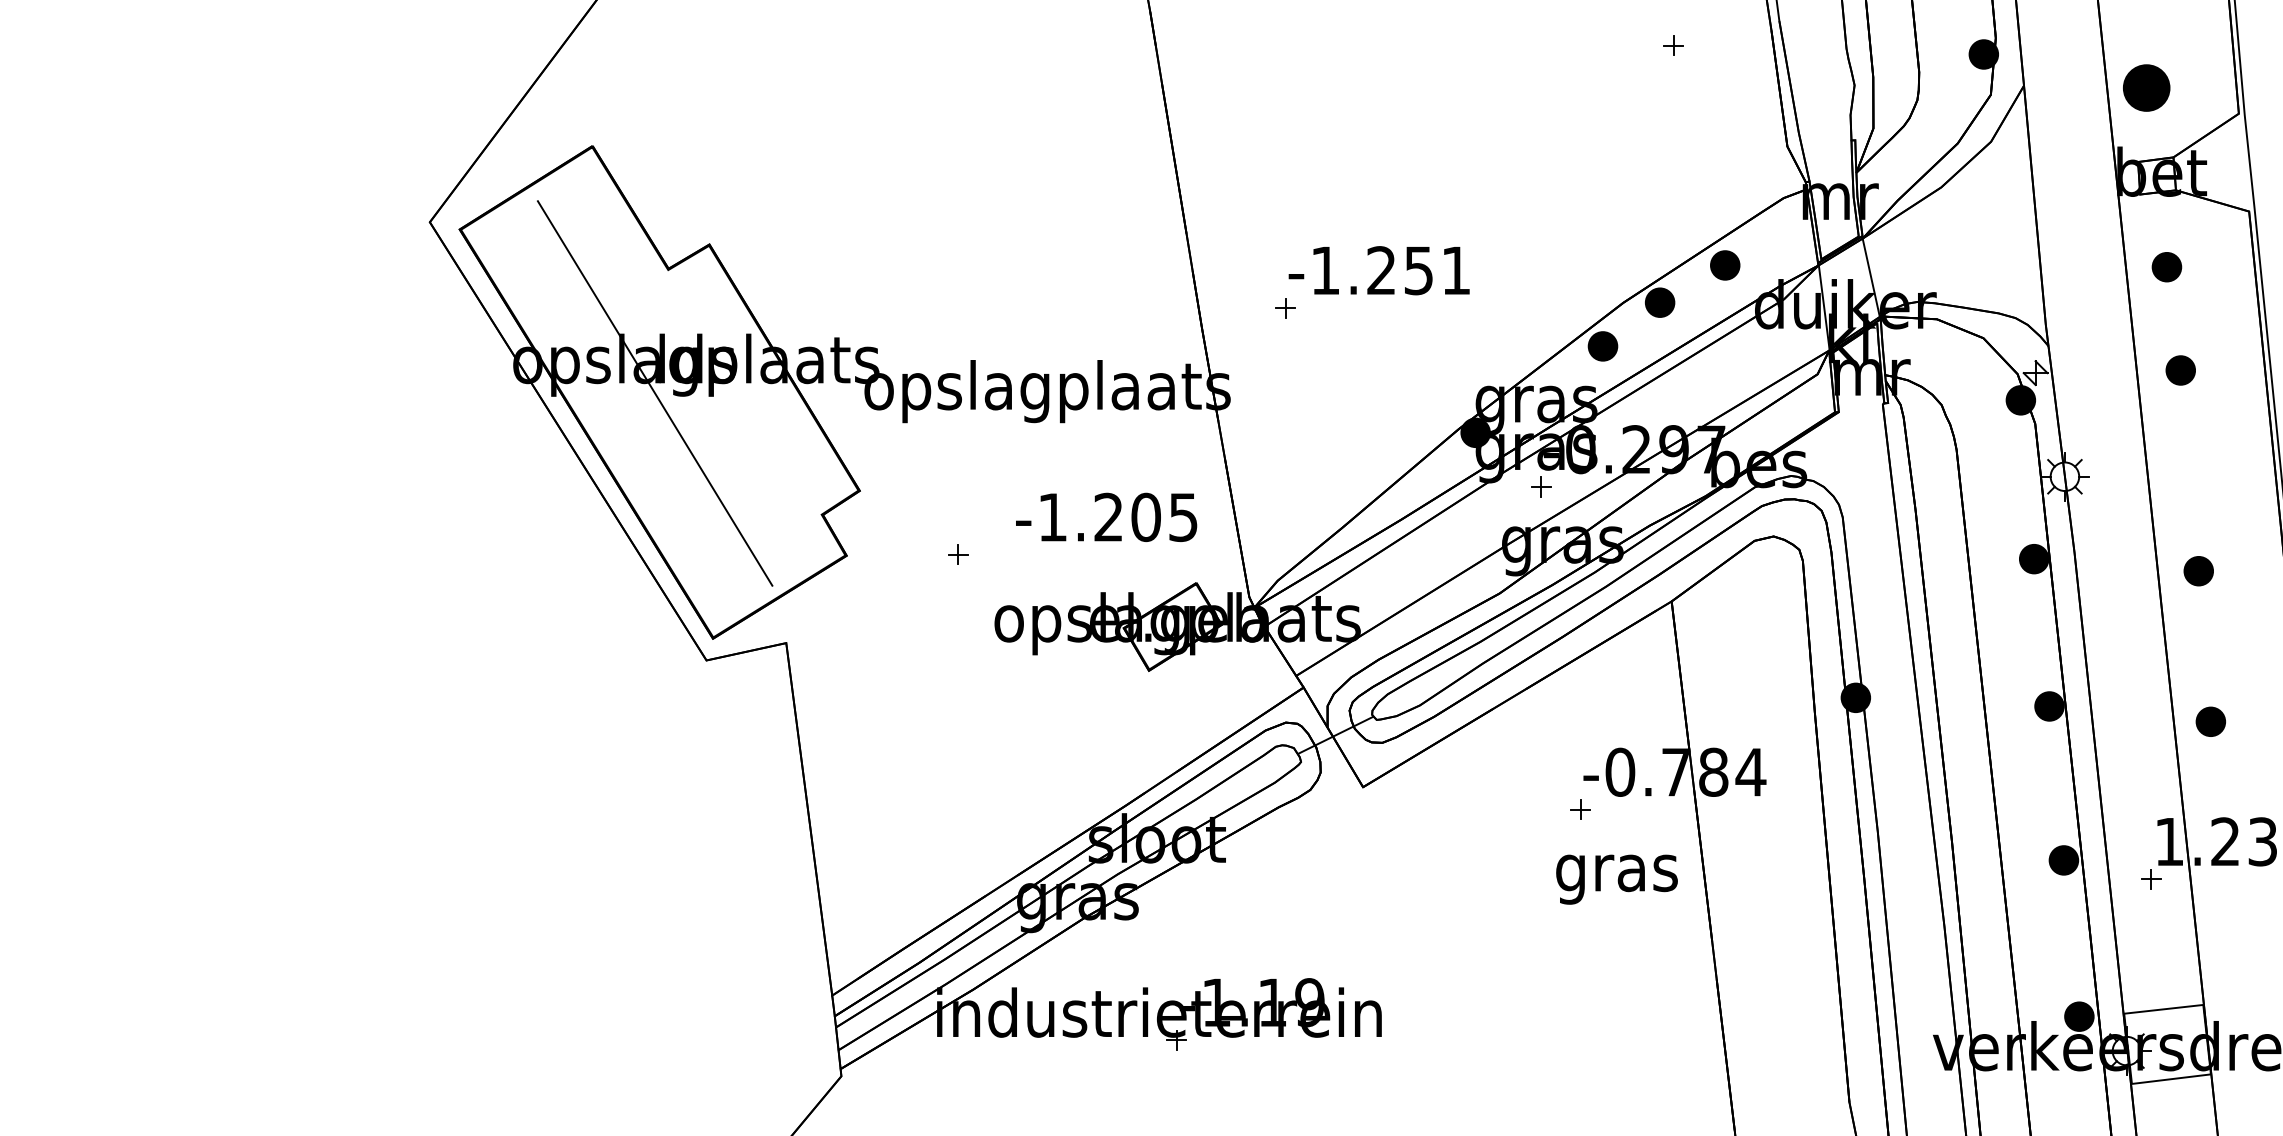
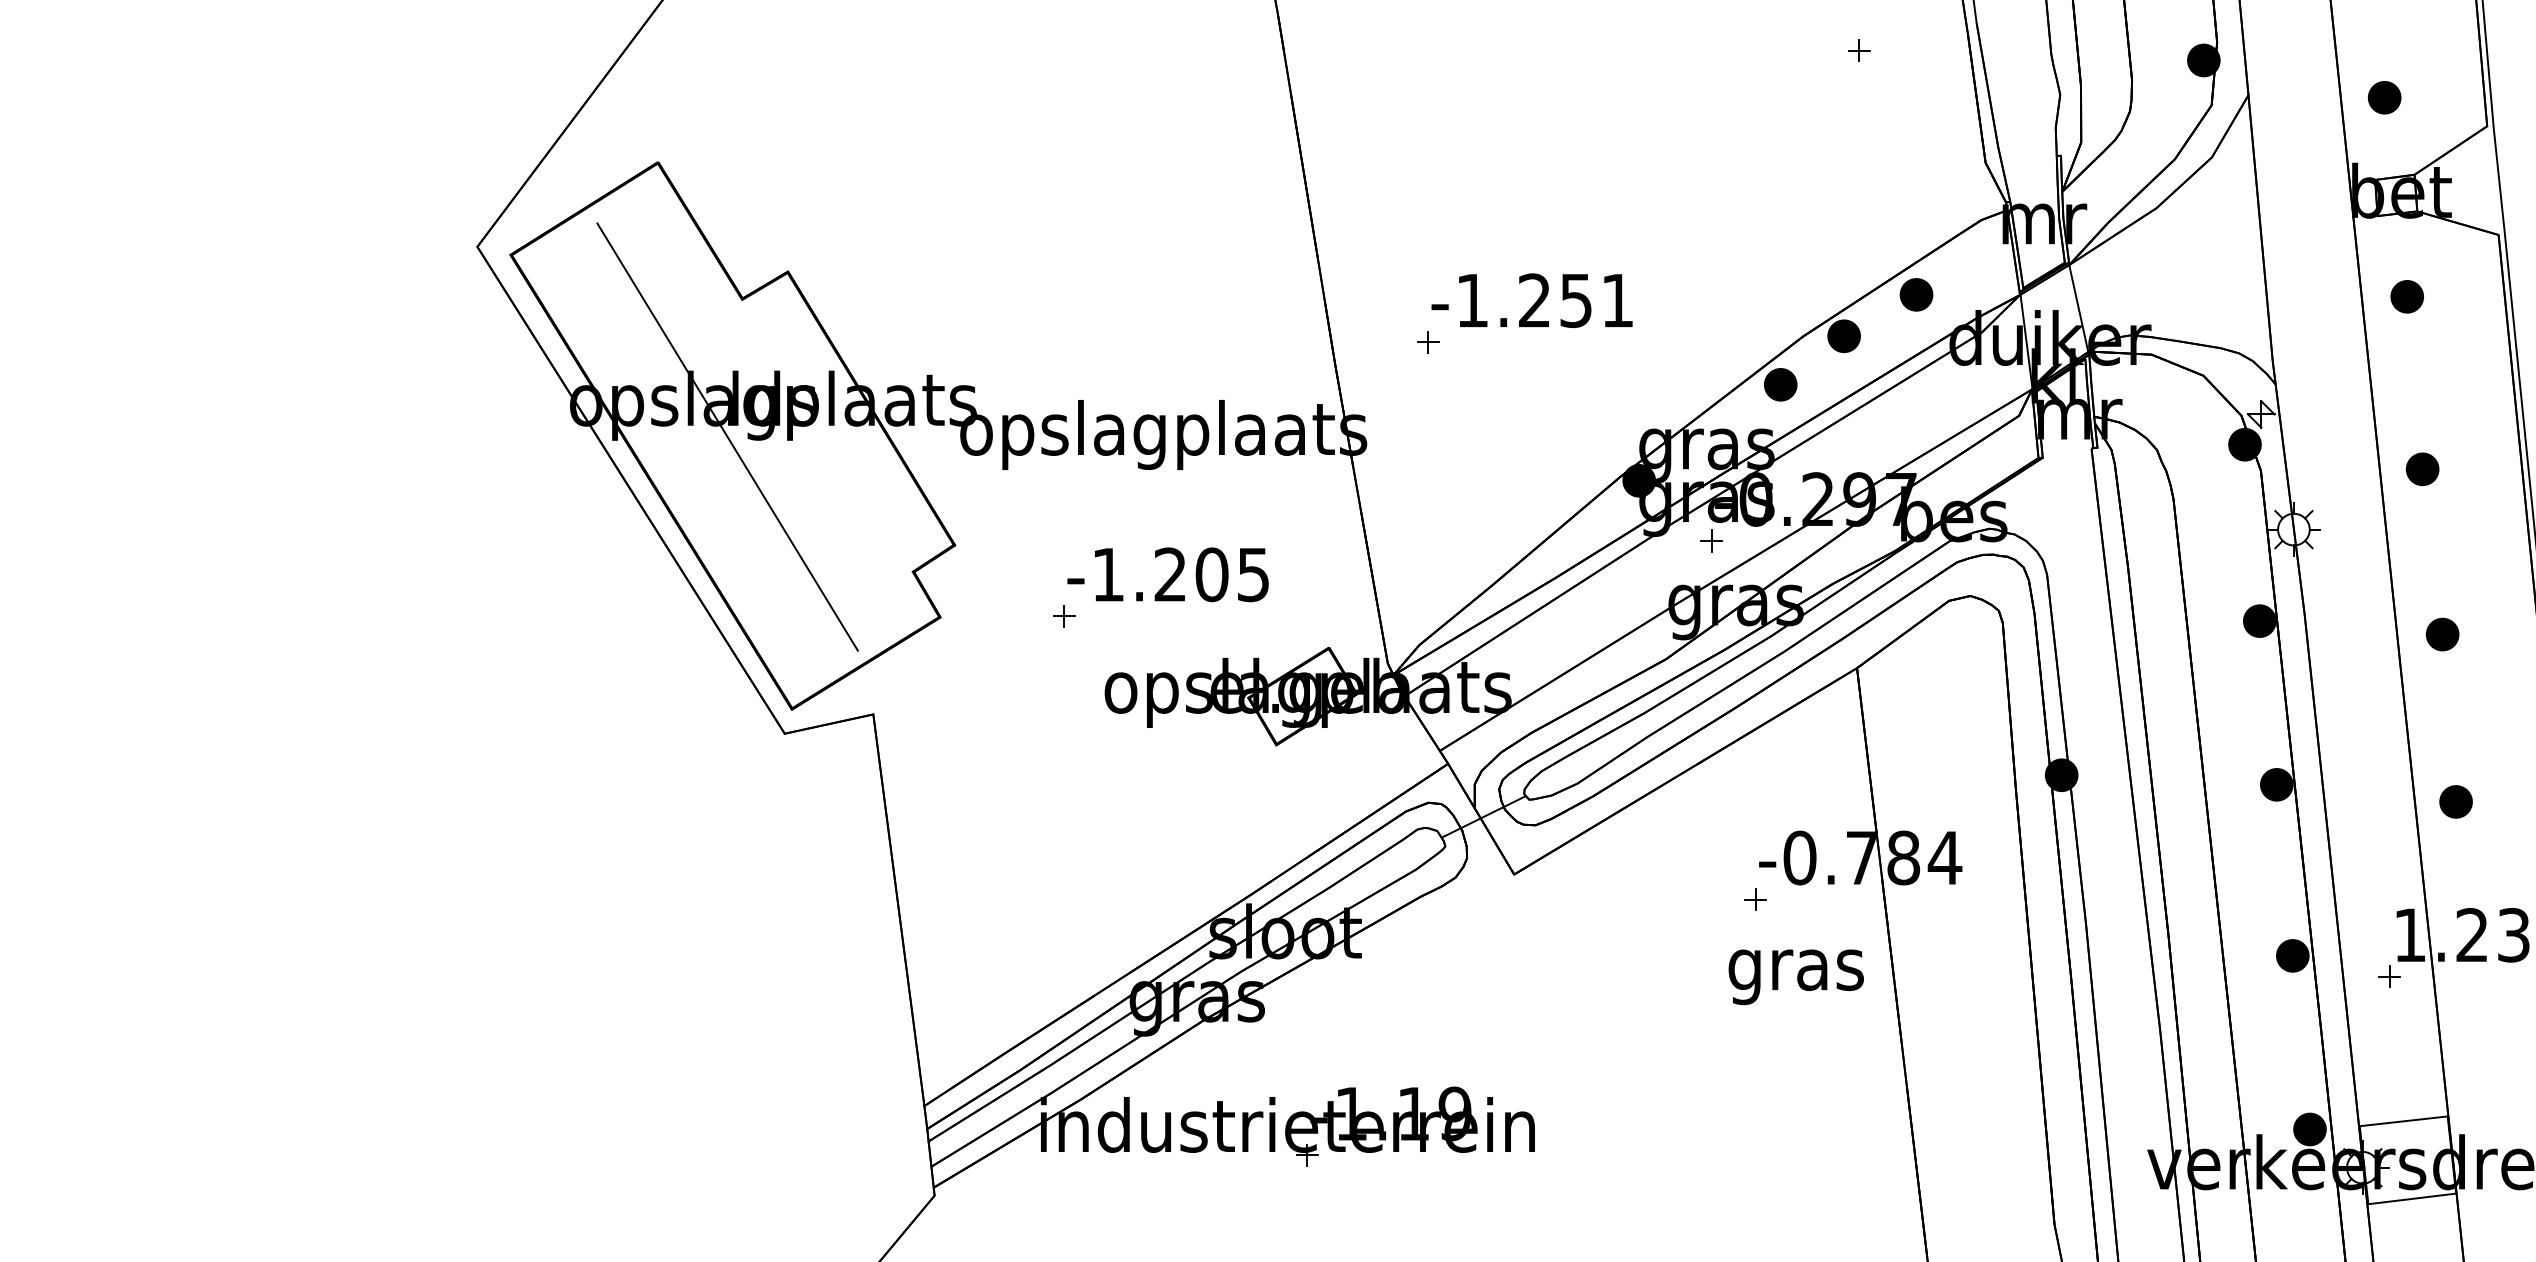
part: (2146, 87) -> (2384, 97), size x0.62
part: (2180, 370) -> (2422, 469), moved
text: (1106, 516) -> (1168, 573), moved

